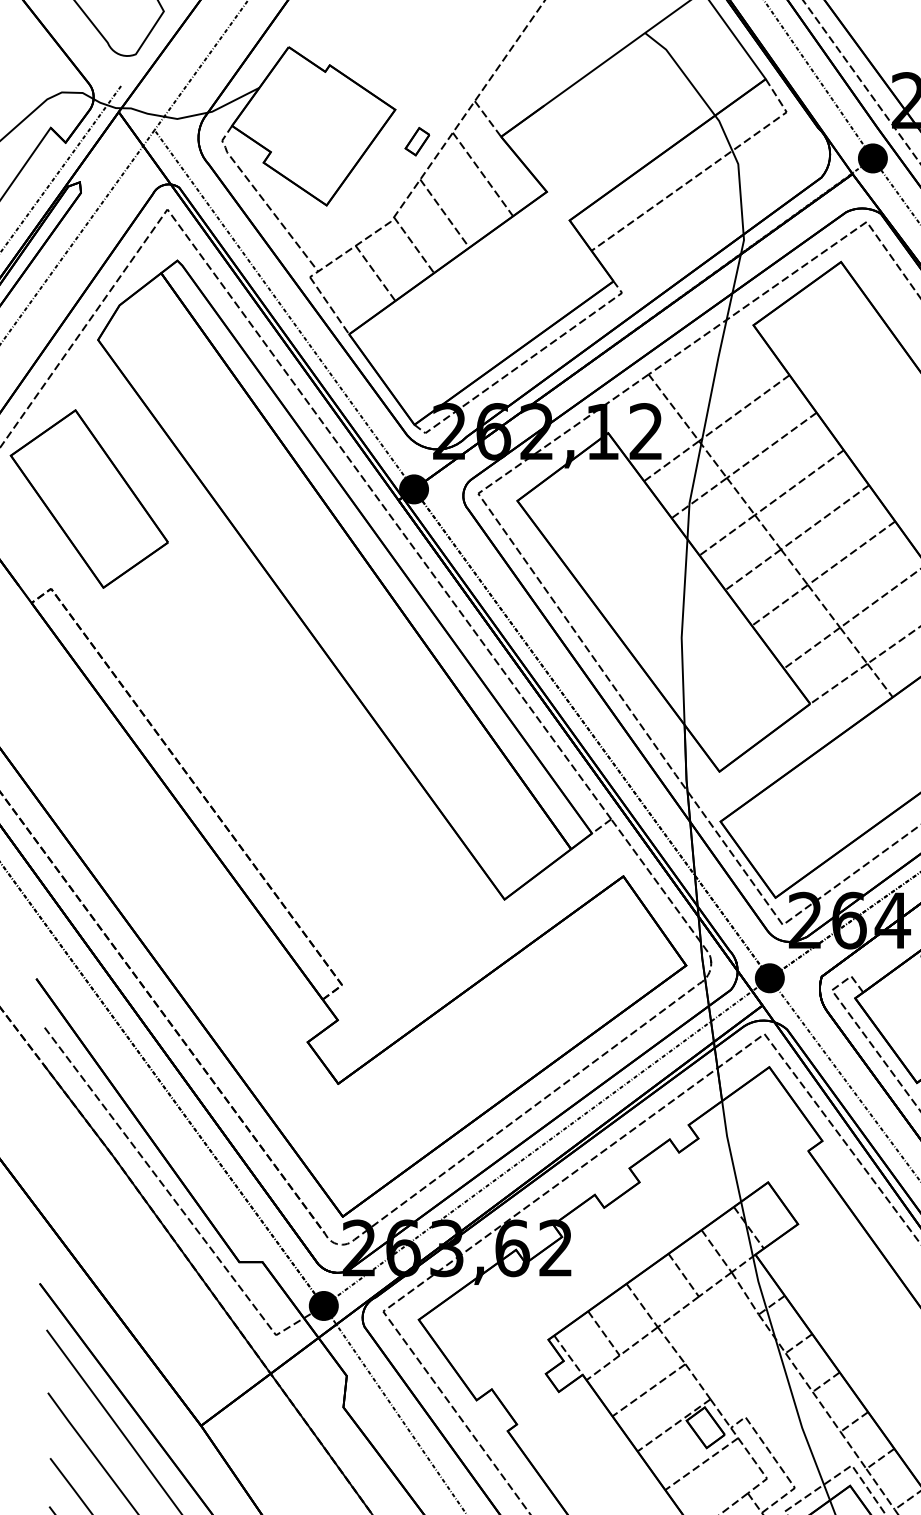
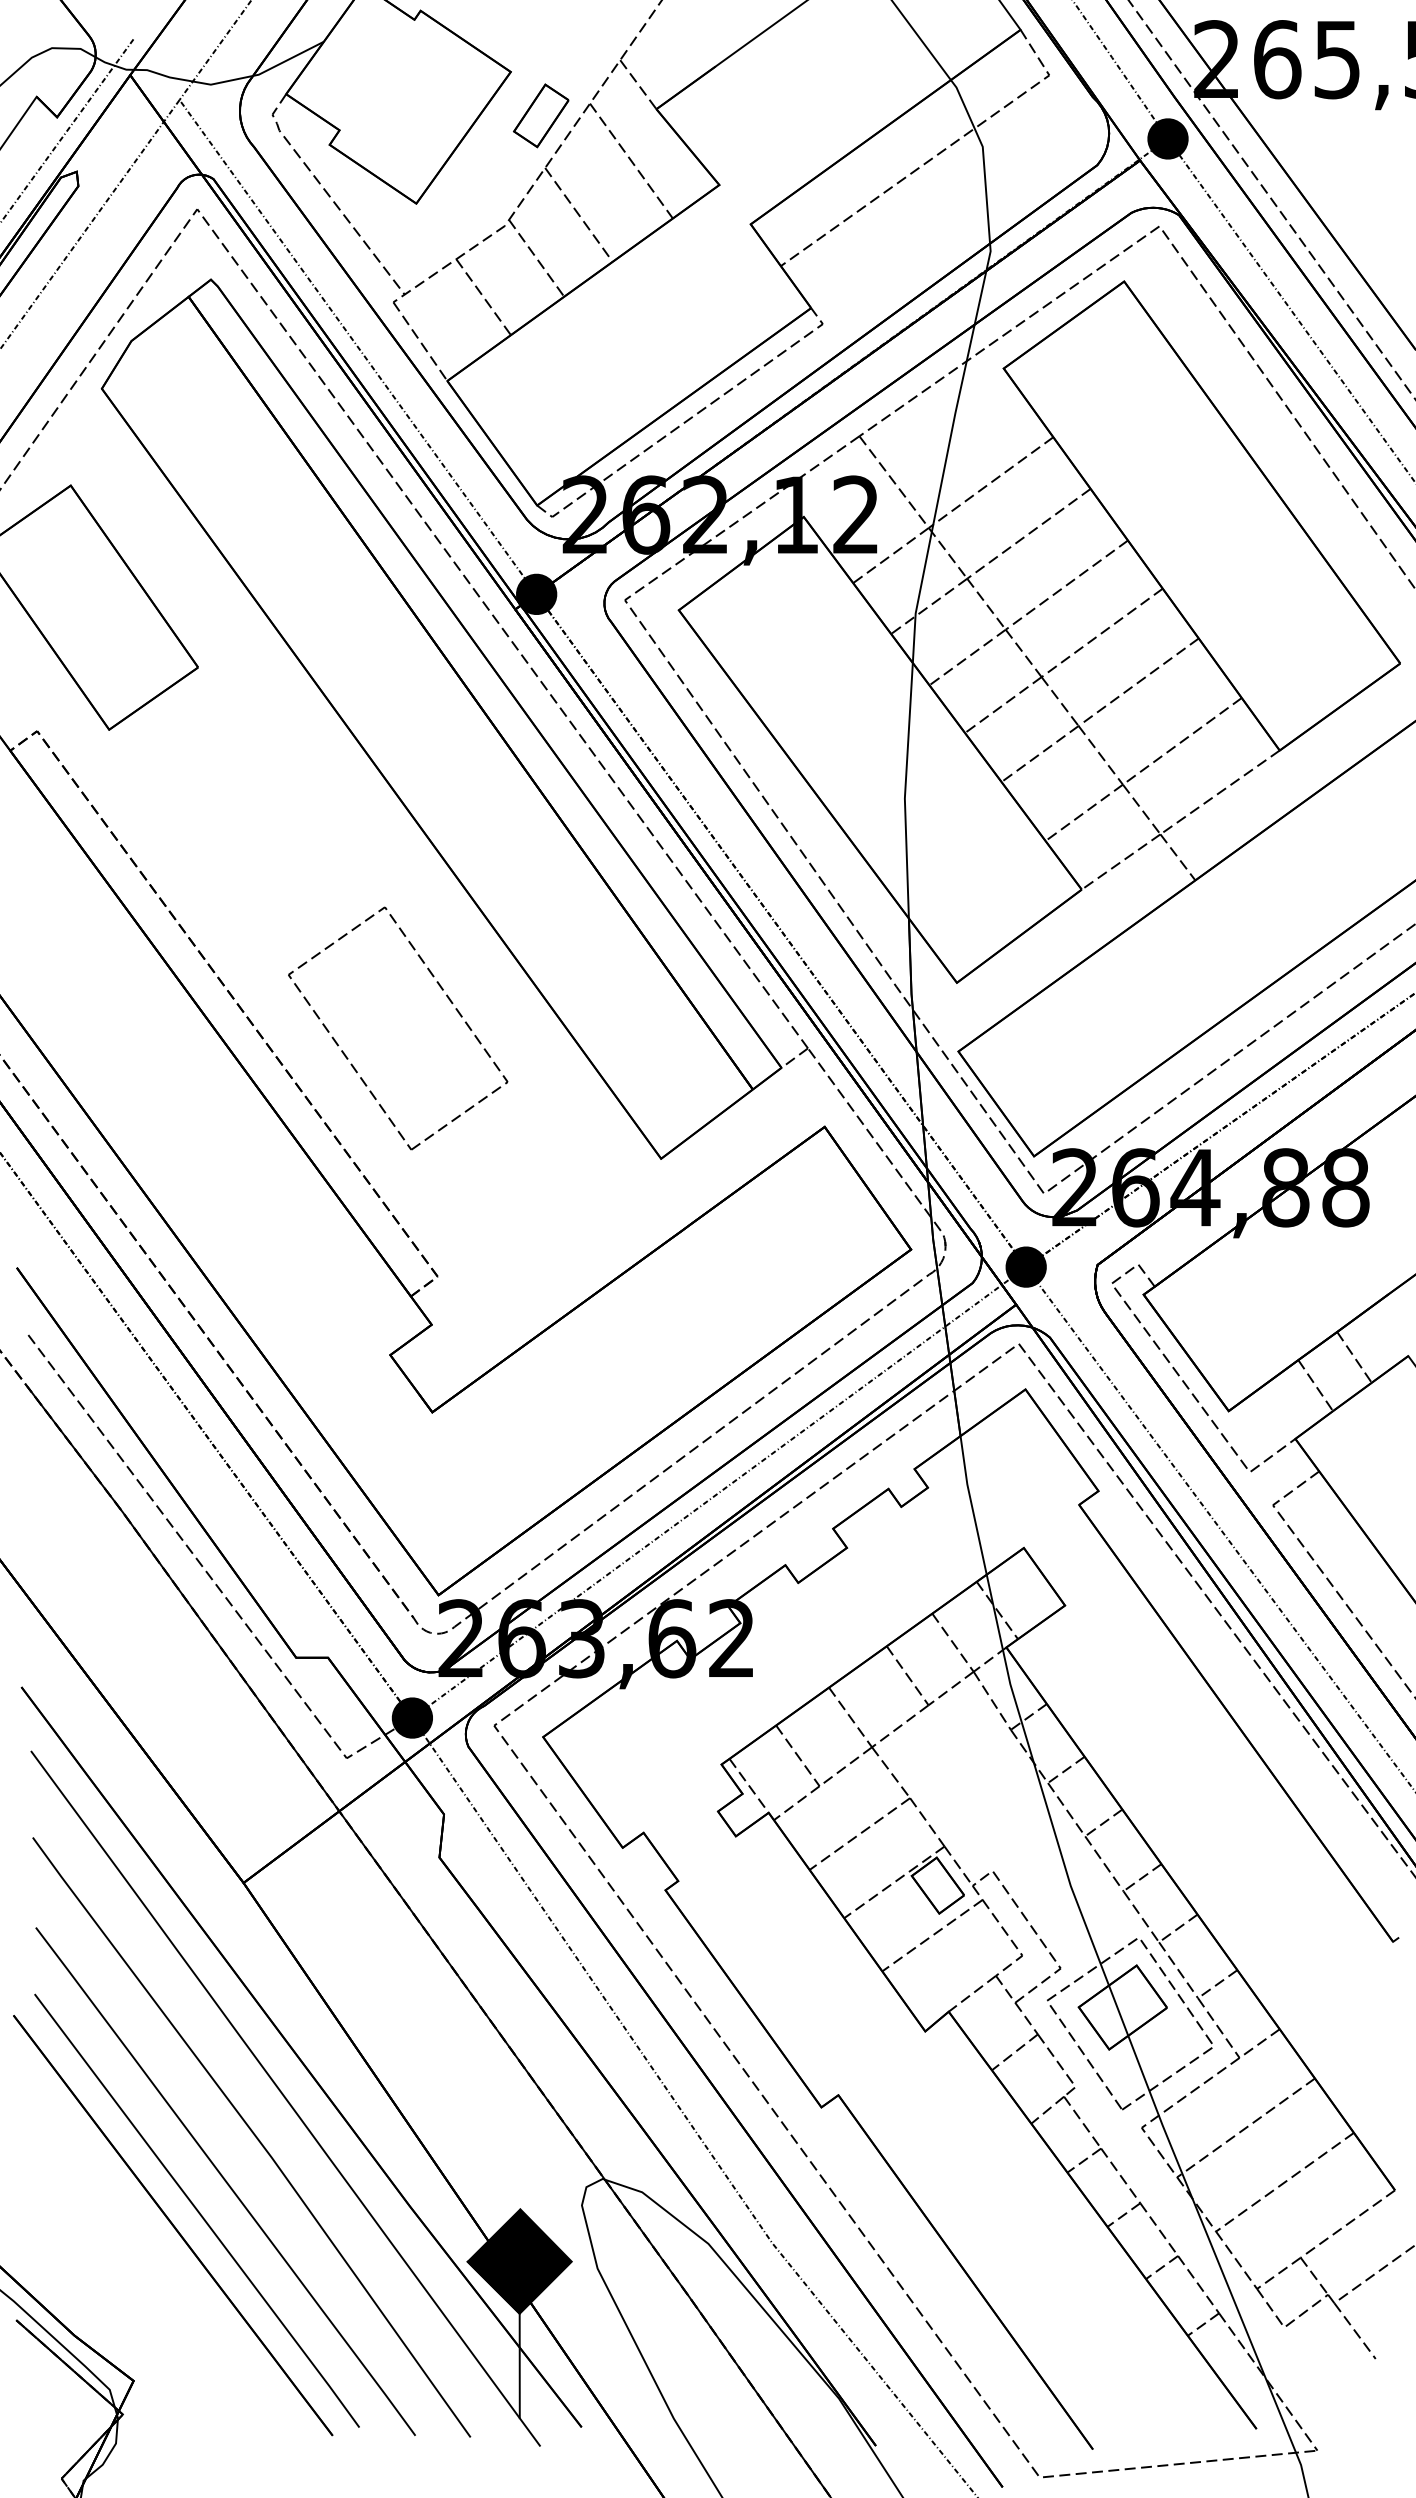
part: (417, 141) -> (541, 115), size x1.67
part: (349, 783) -> (447, 998), added

